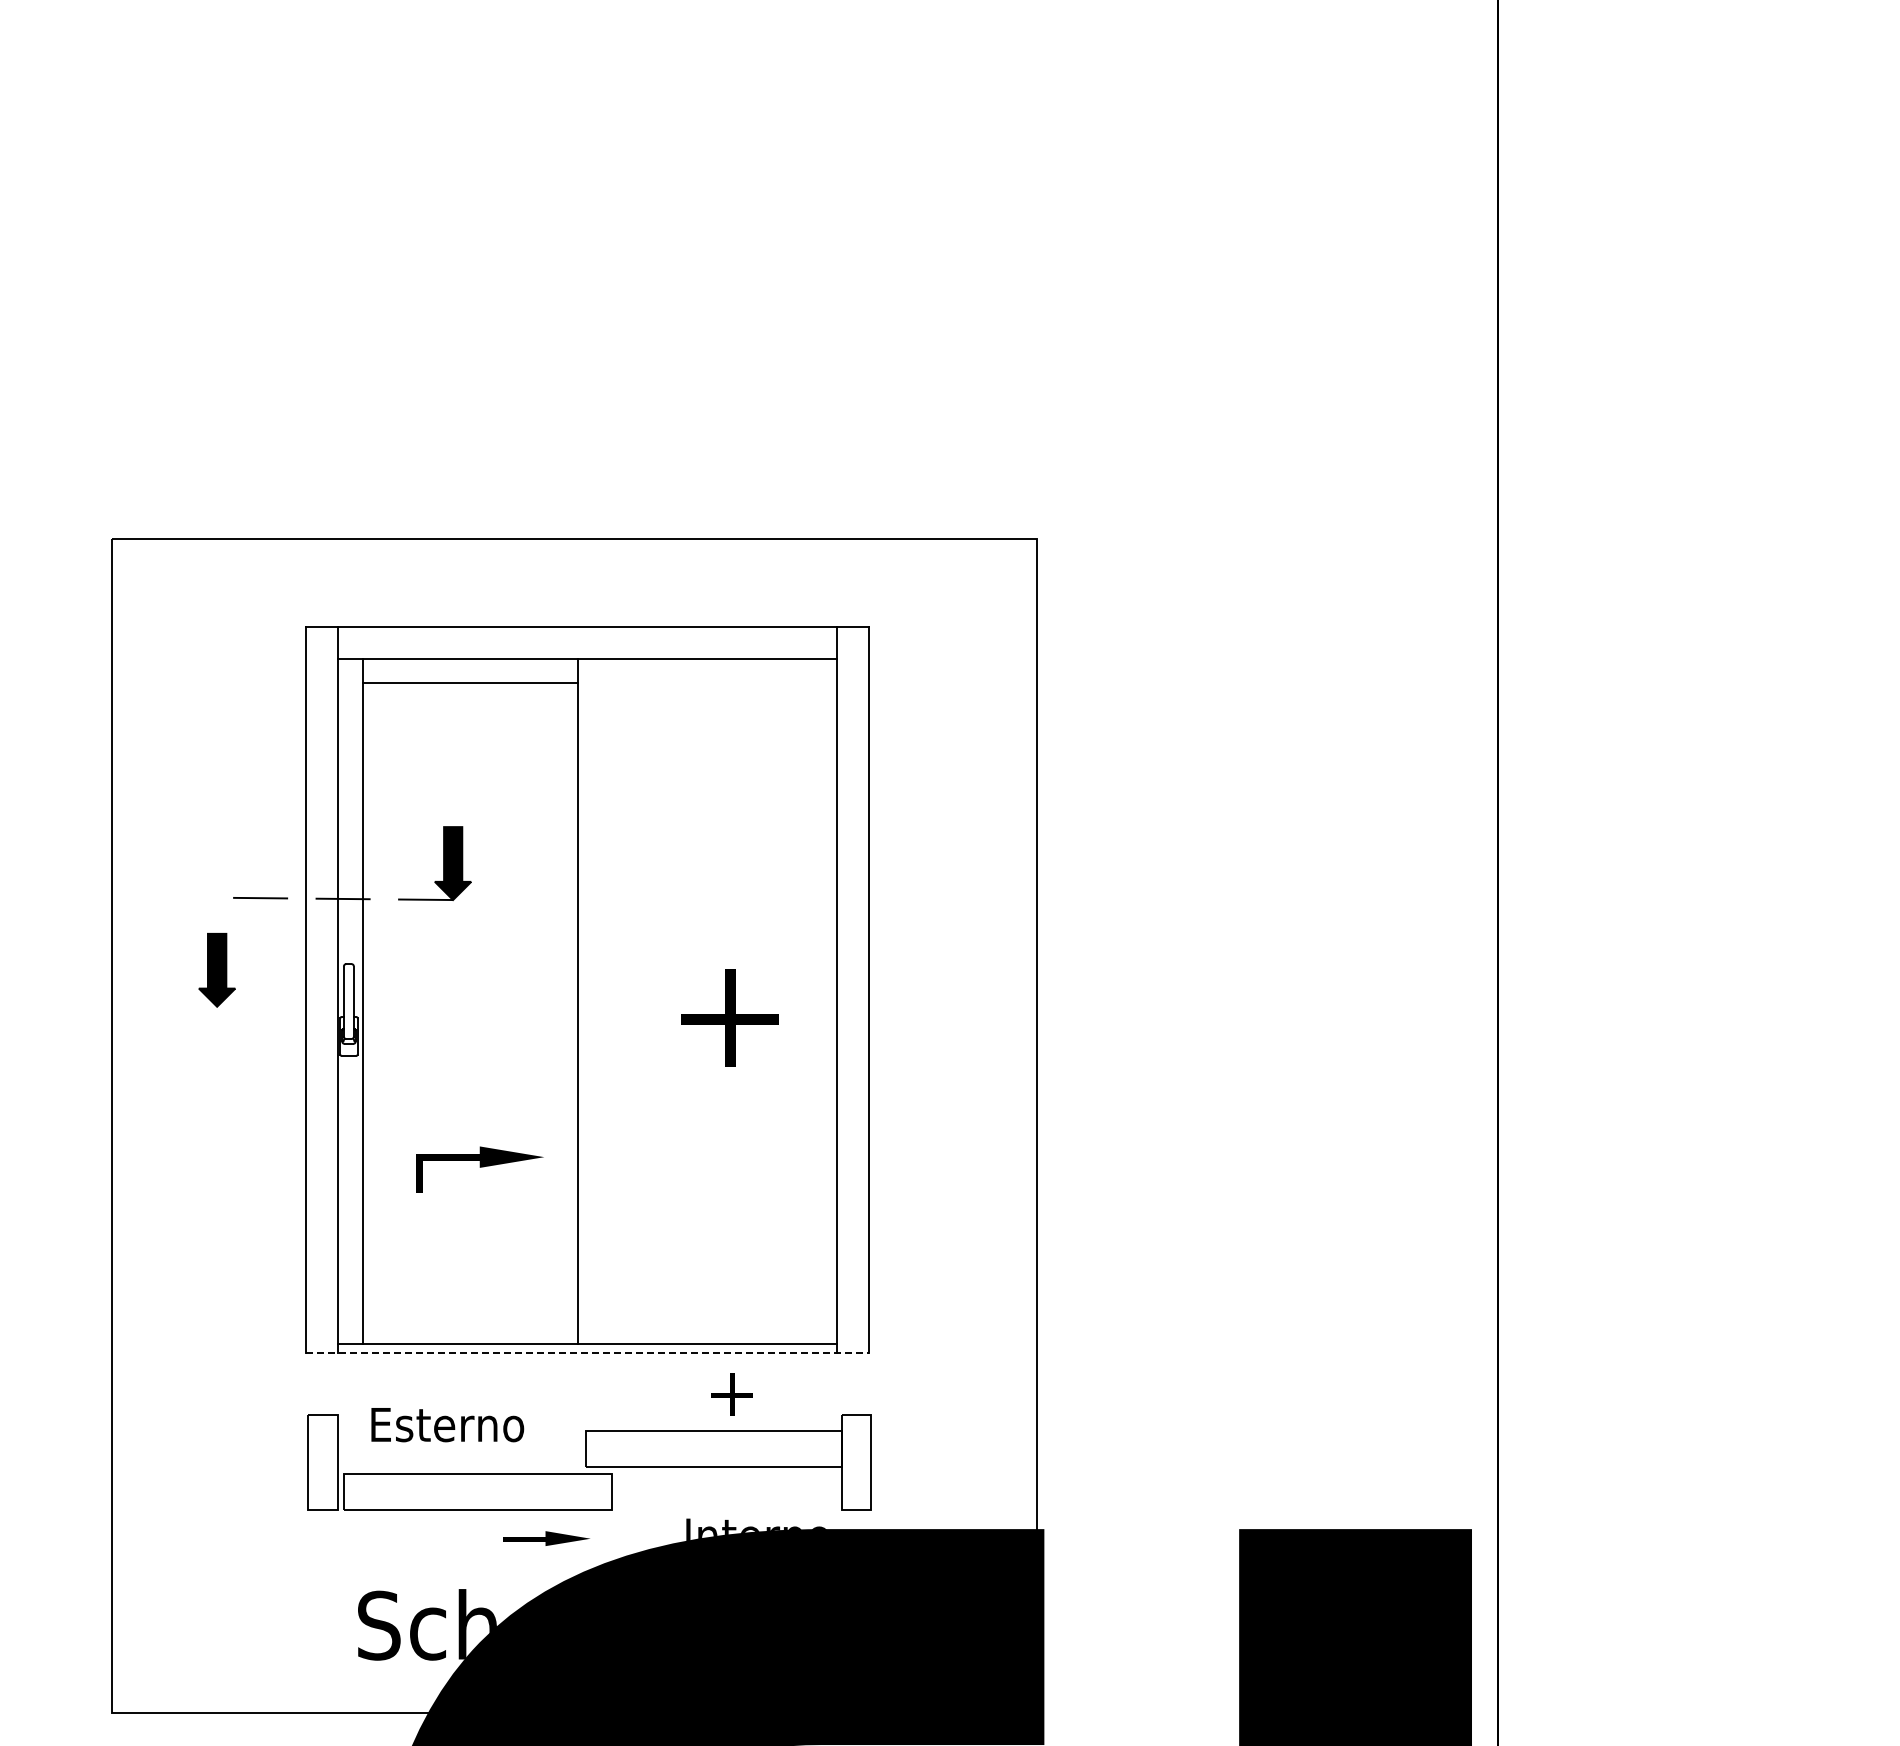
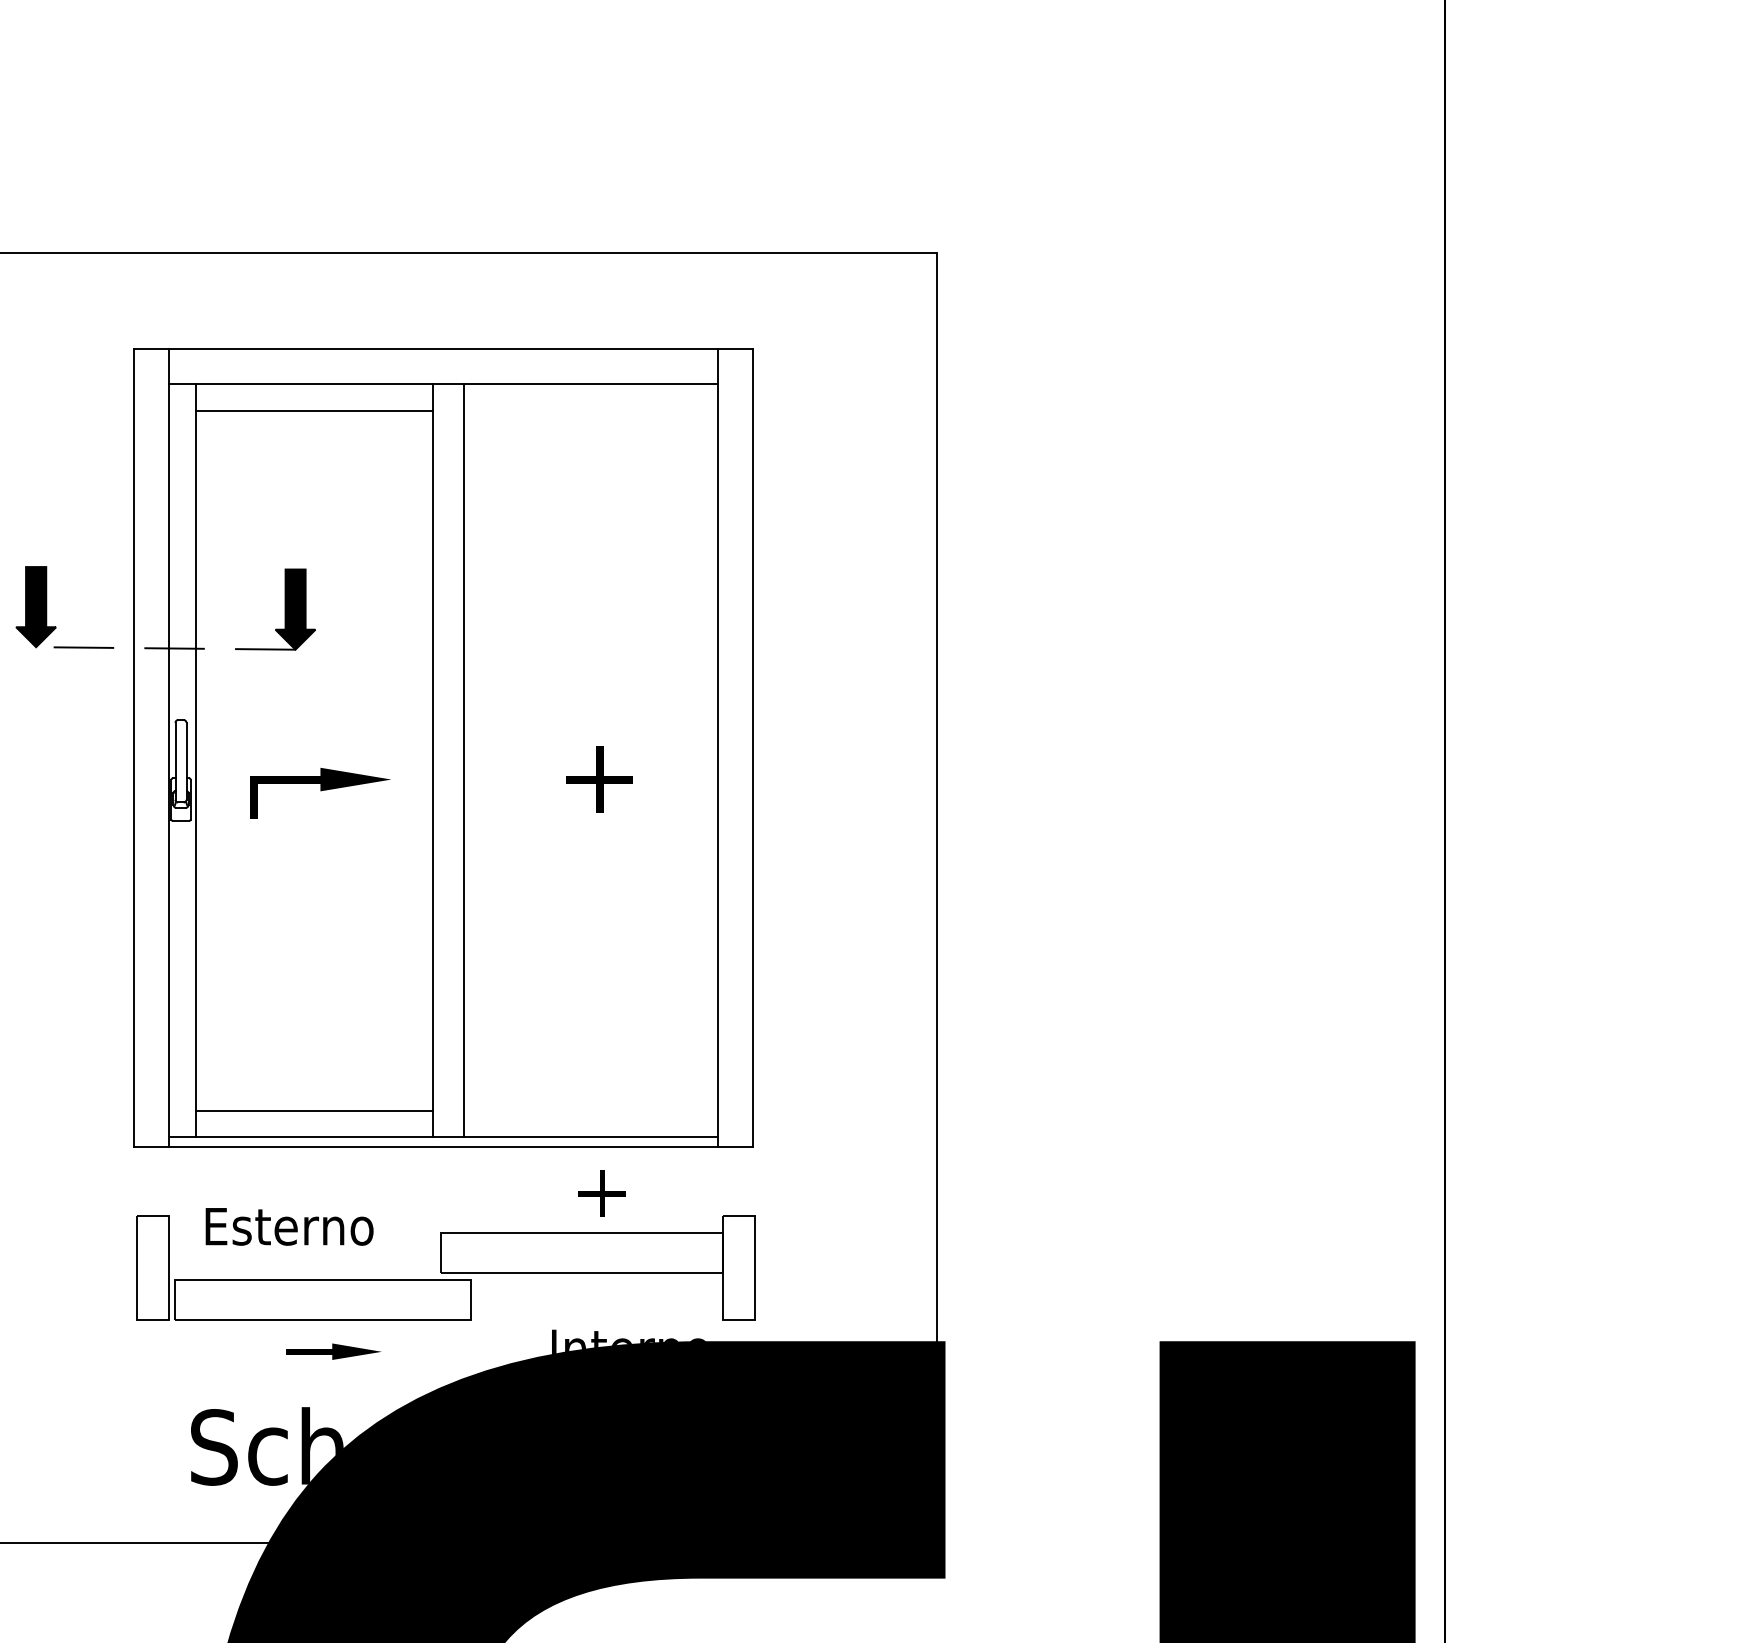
part: (216, 970) -> (35, 607), moved
line: (606, 1000) -> (464, 760), added
part: (729, 1017) -> (599, 778), size x0.62
part: (479, 1169) -> (320, 793), moved
line: (469, 1319) -> (313, 1110), added
line: (588, 1352) -> (444, 1147), dashed -> solid
part: (546, 1538) -> (333, 1351), moved

